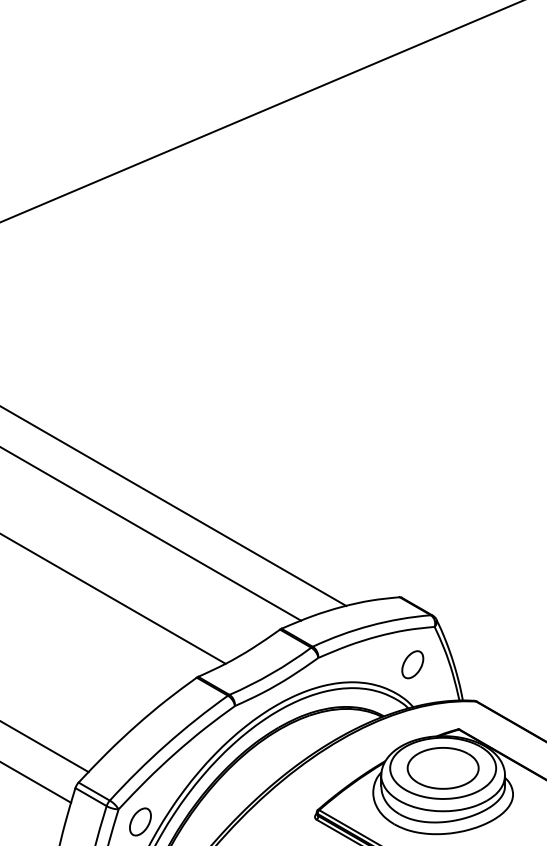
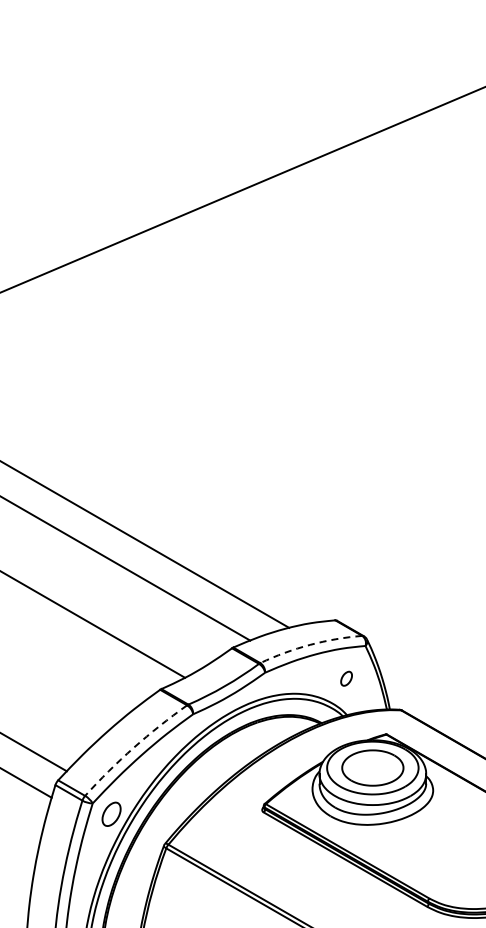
arc: (370, 625) -> (310, 644), solid -> dashed
part: (412, 664) -> (346, 678), size x0.6
arc: (165, 744) -> (133, 747), solid -> dashed

